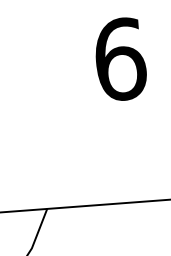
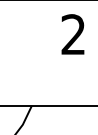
text: (120, 59) -> (73, 34), 6 -> 2

